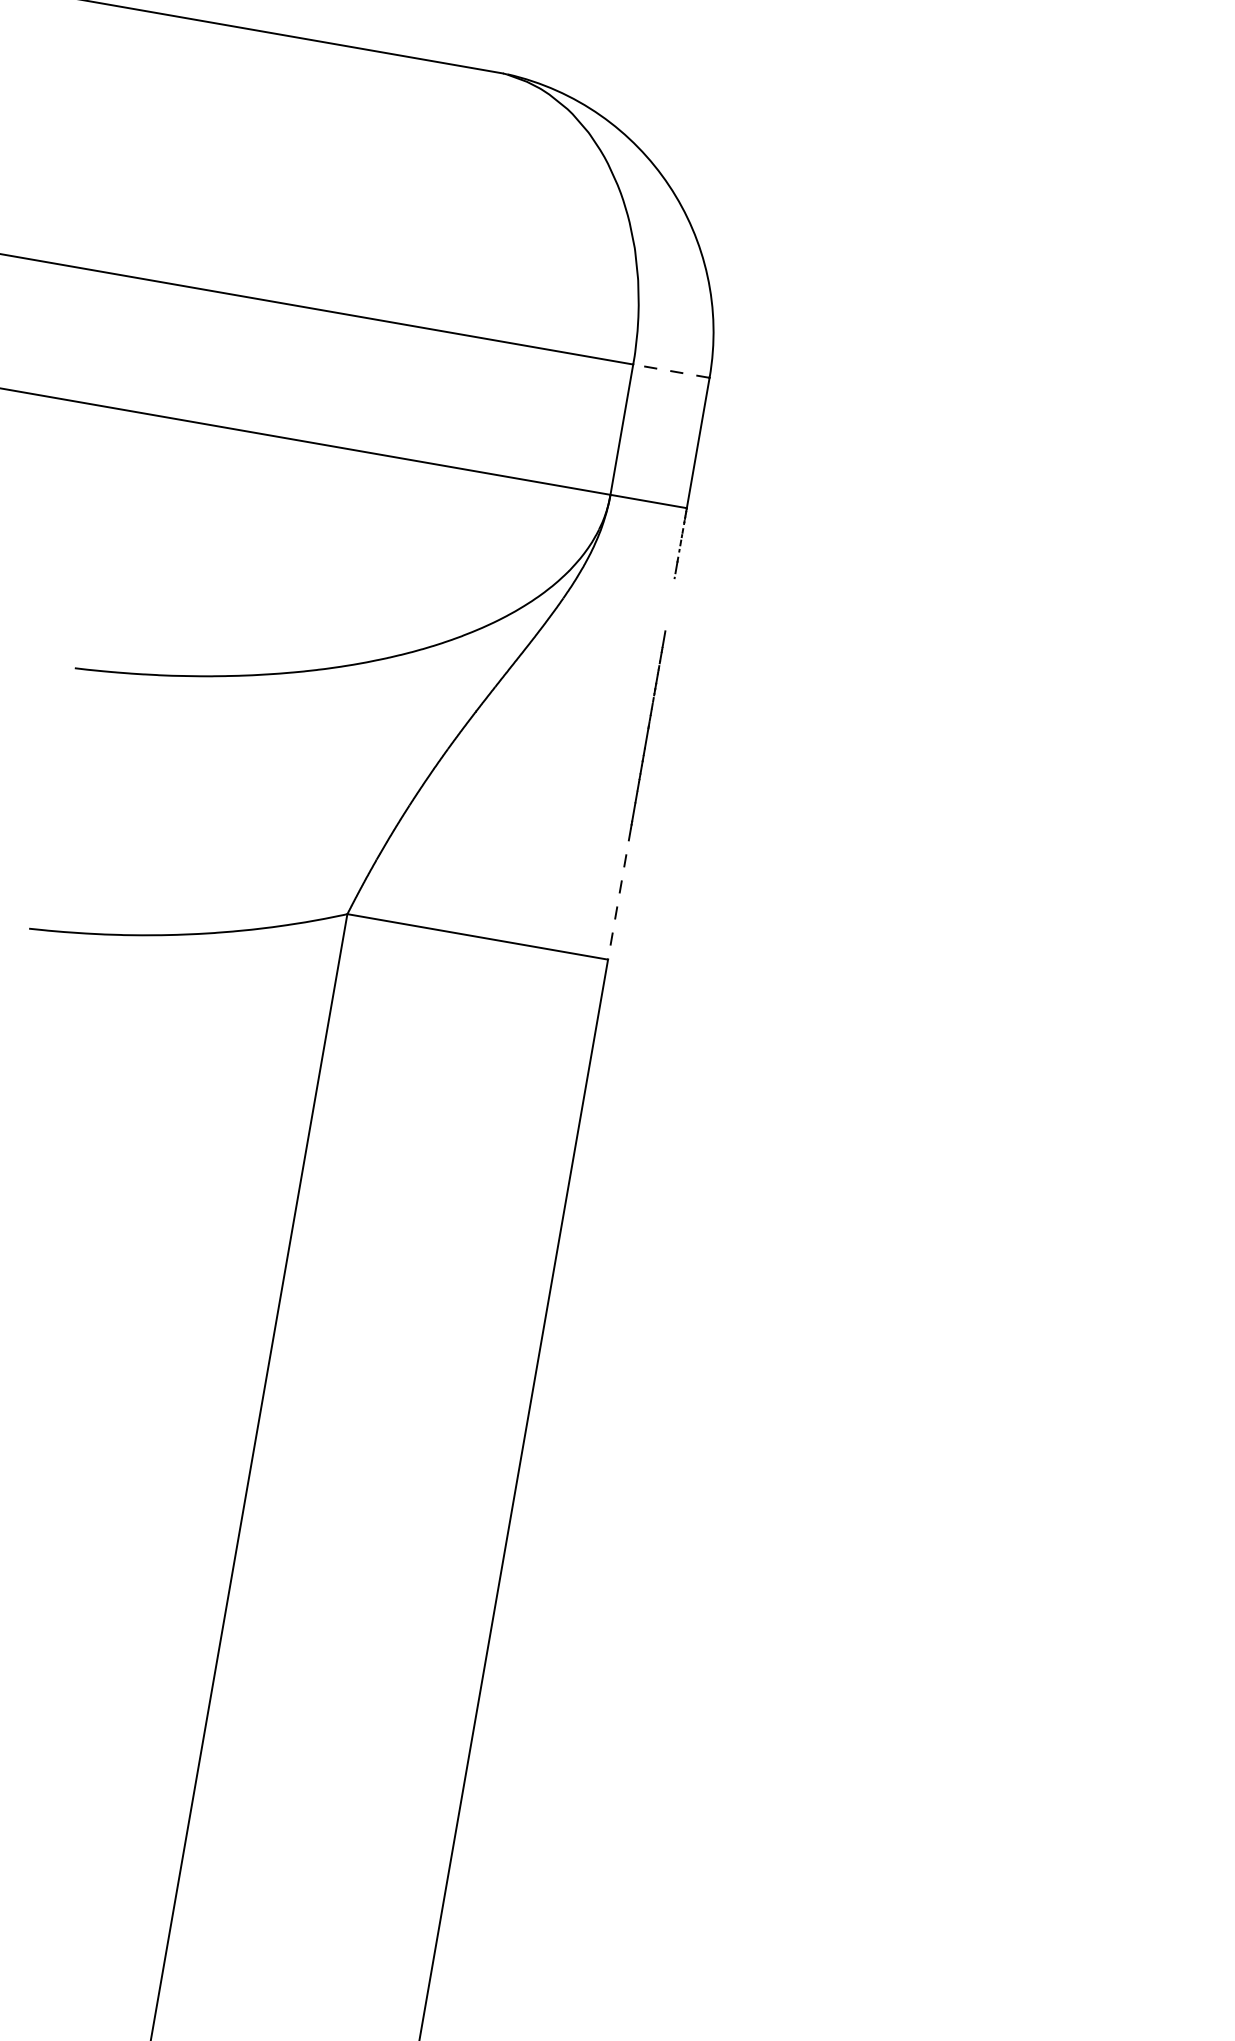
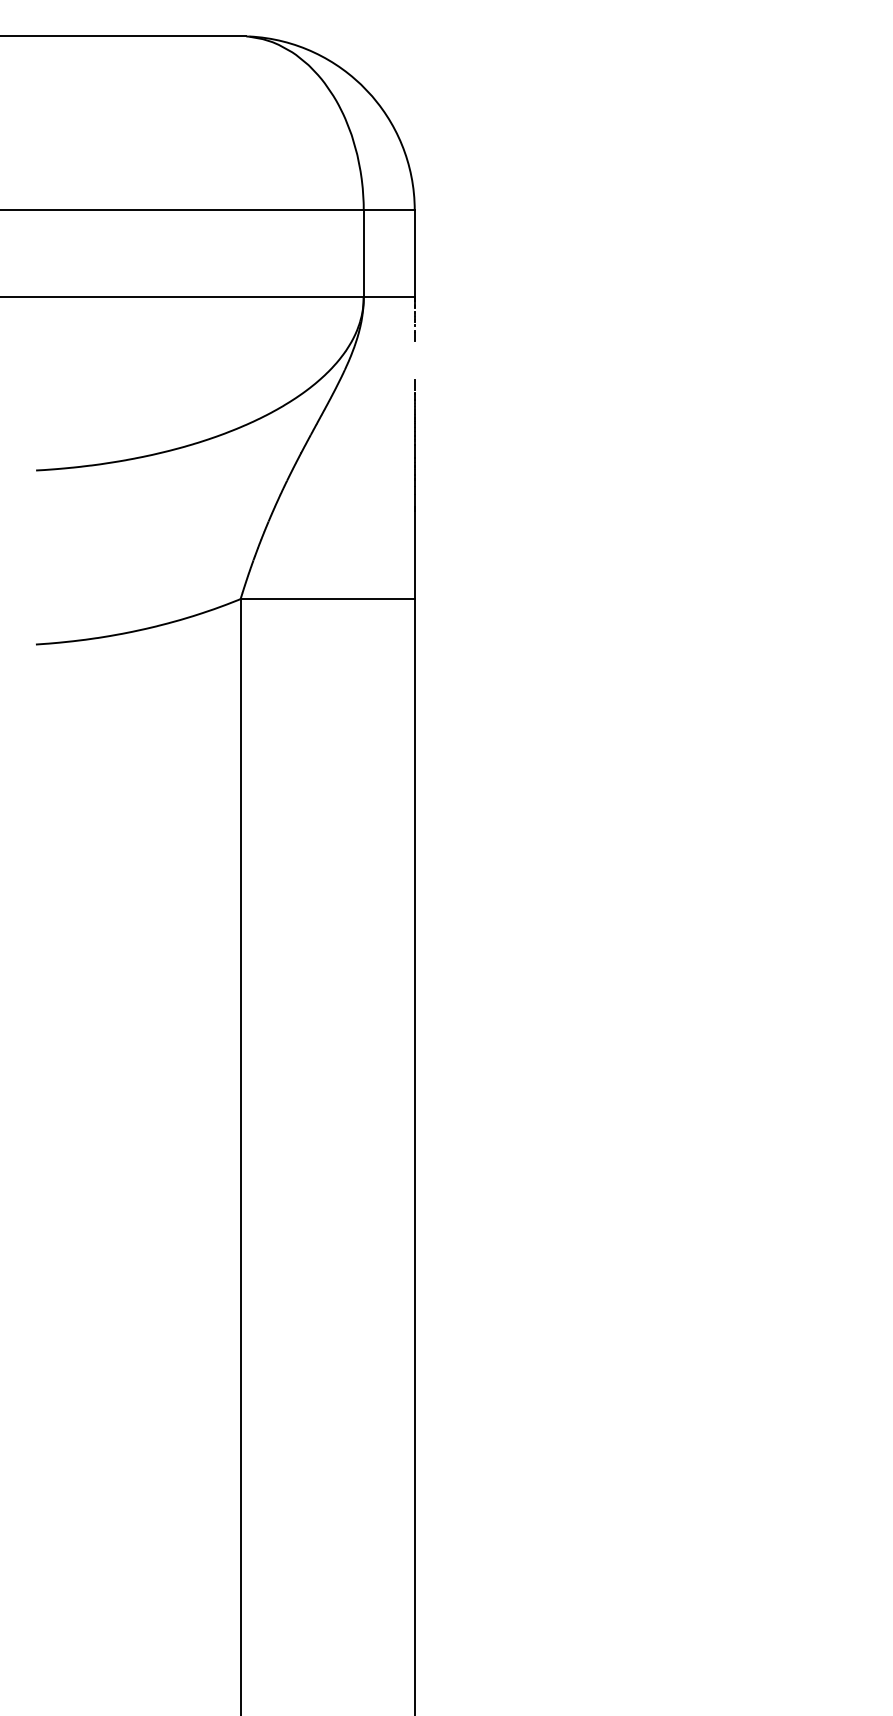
line: (670, 371) -> (388, 210), dashed -> solid
line: (619, 894) -> (414, 555), dashed -> solid

